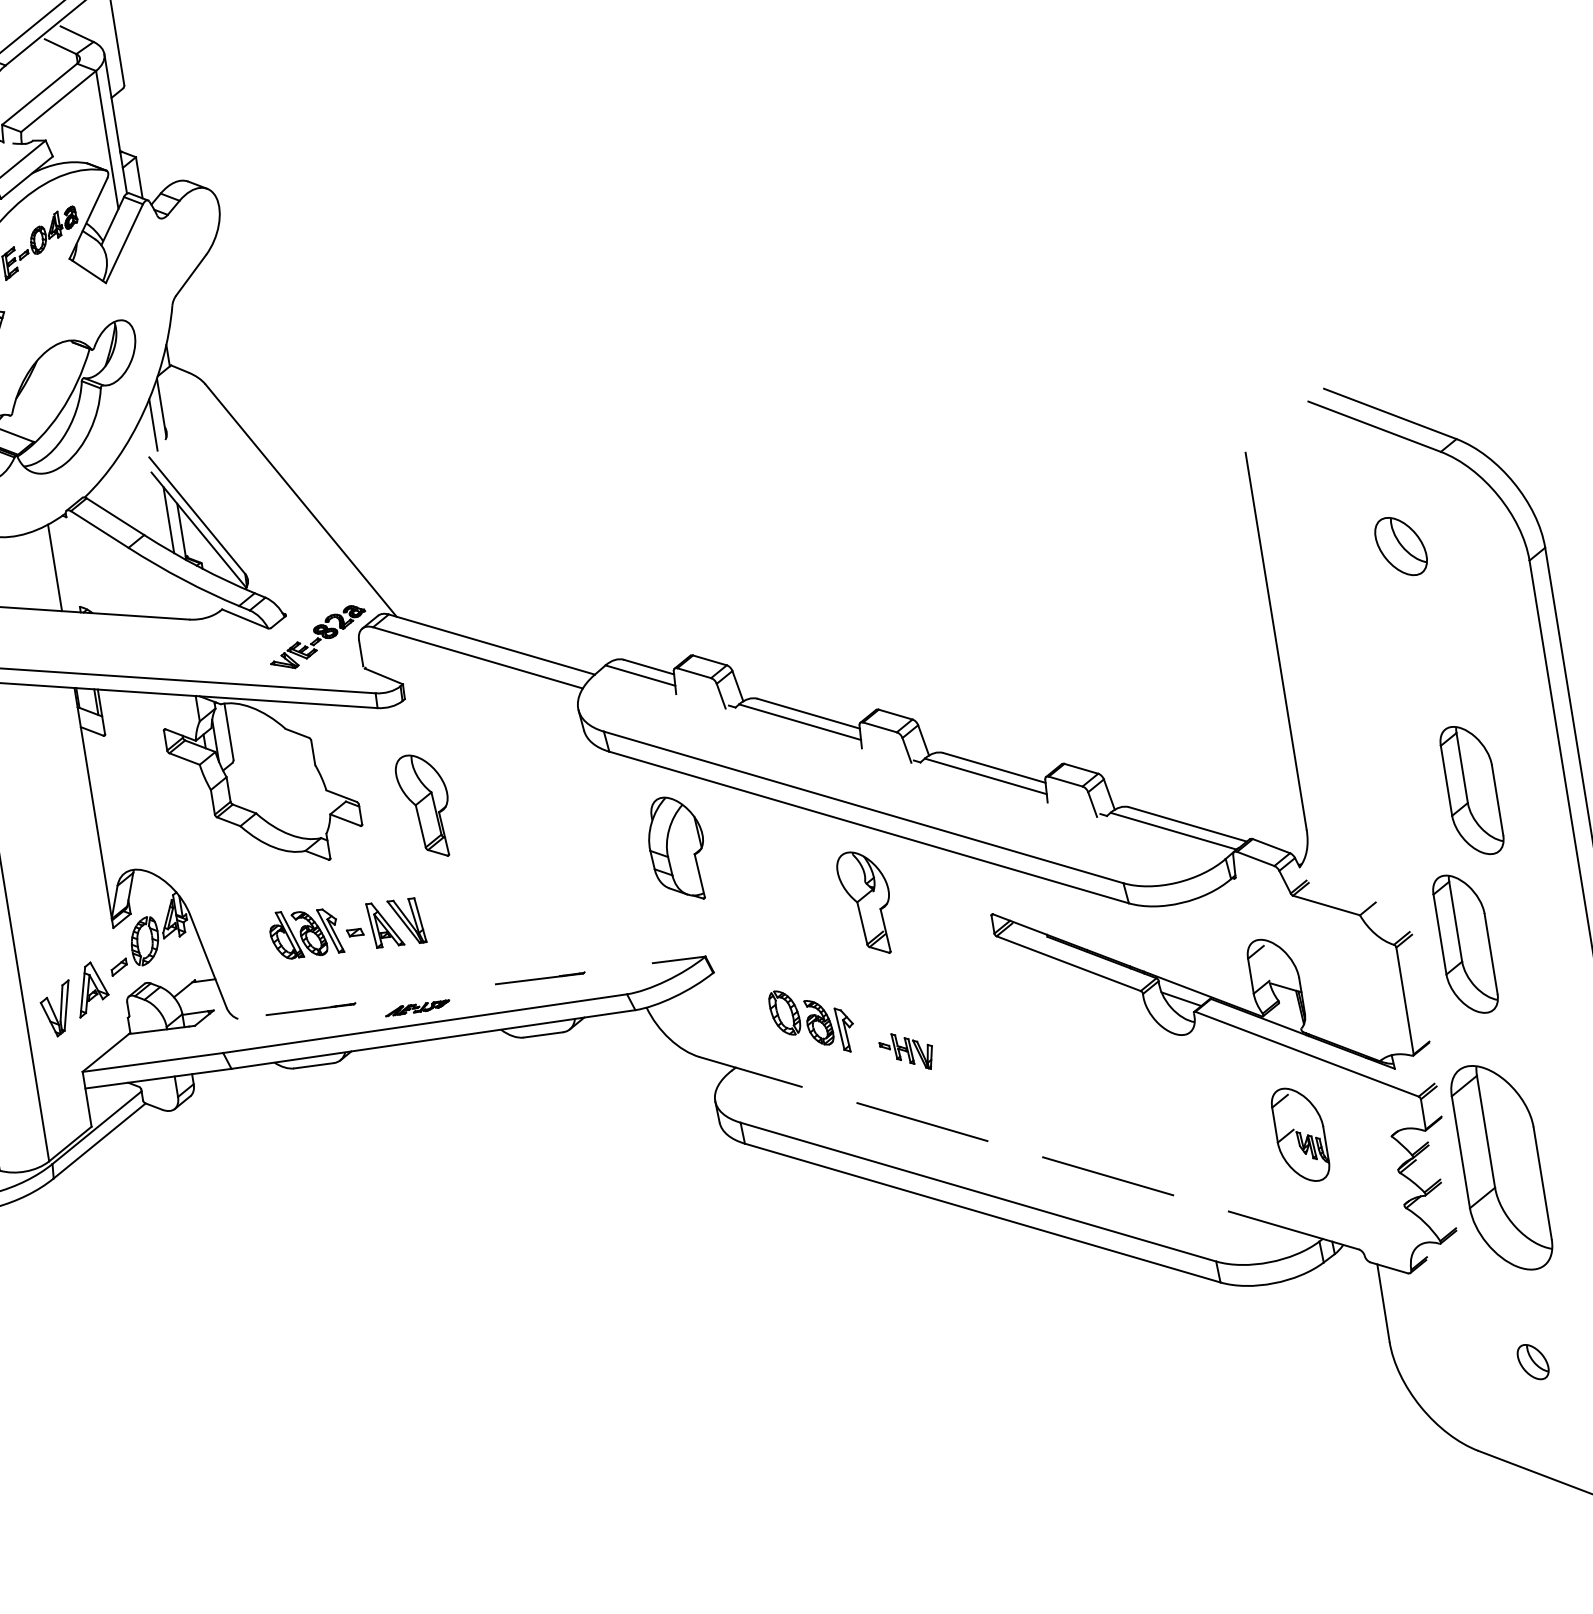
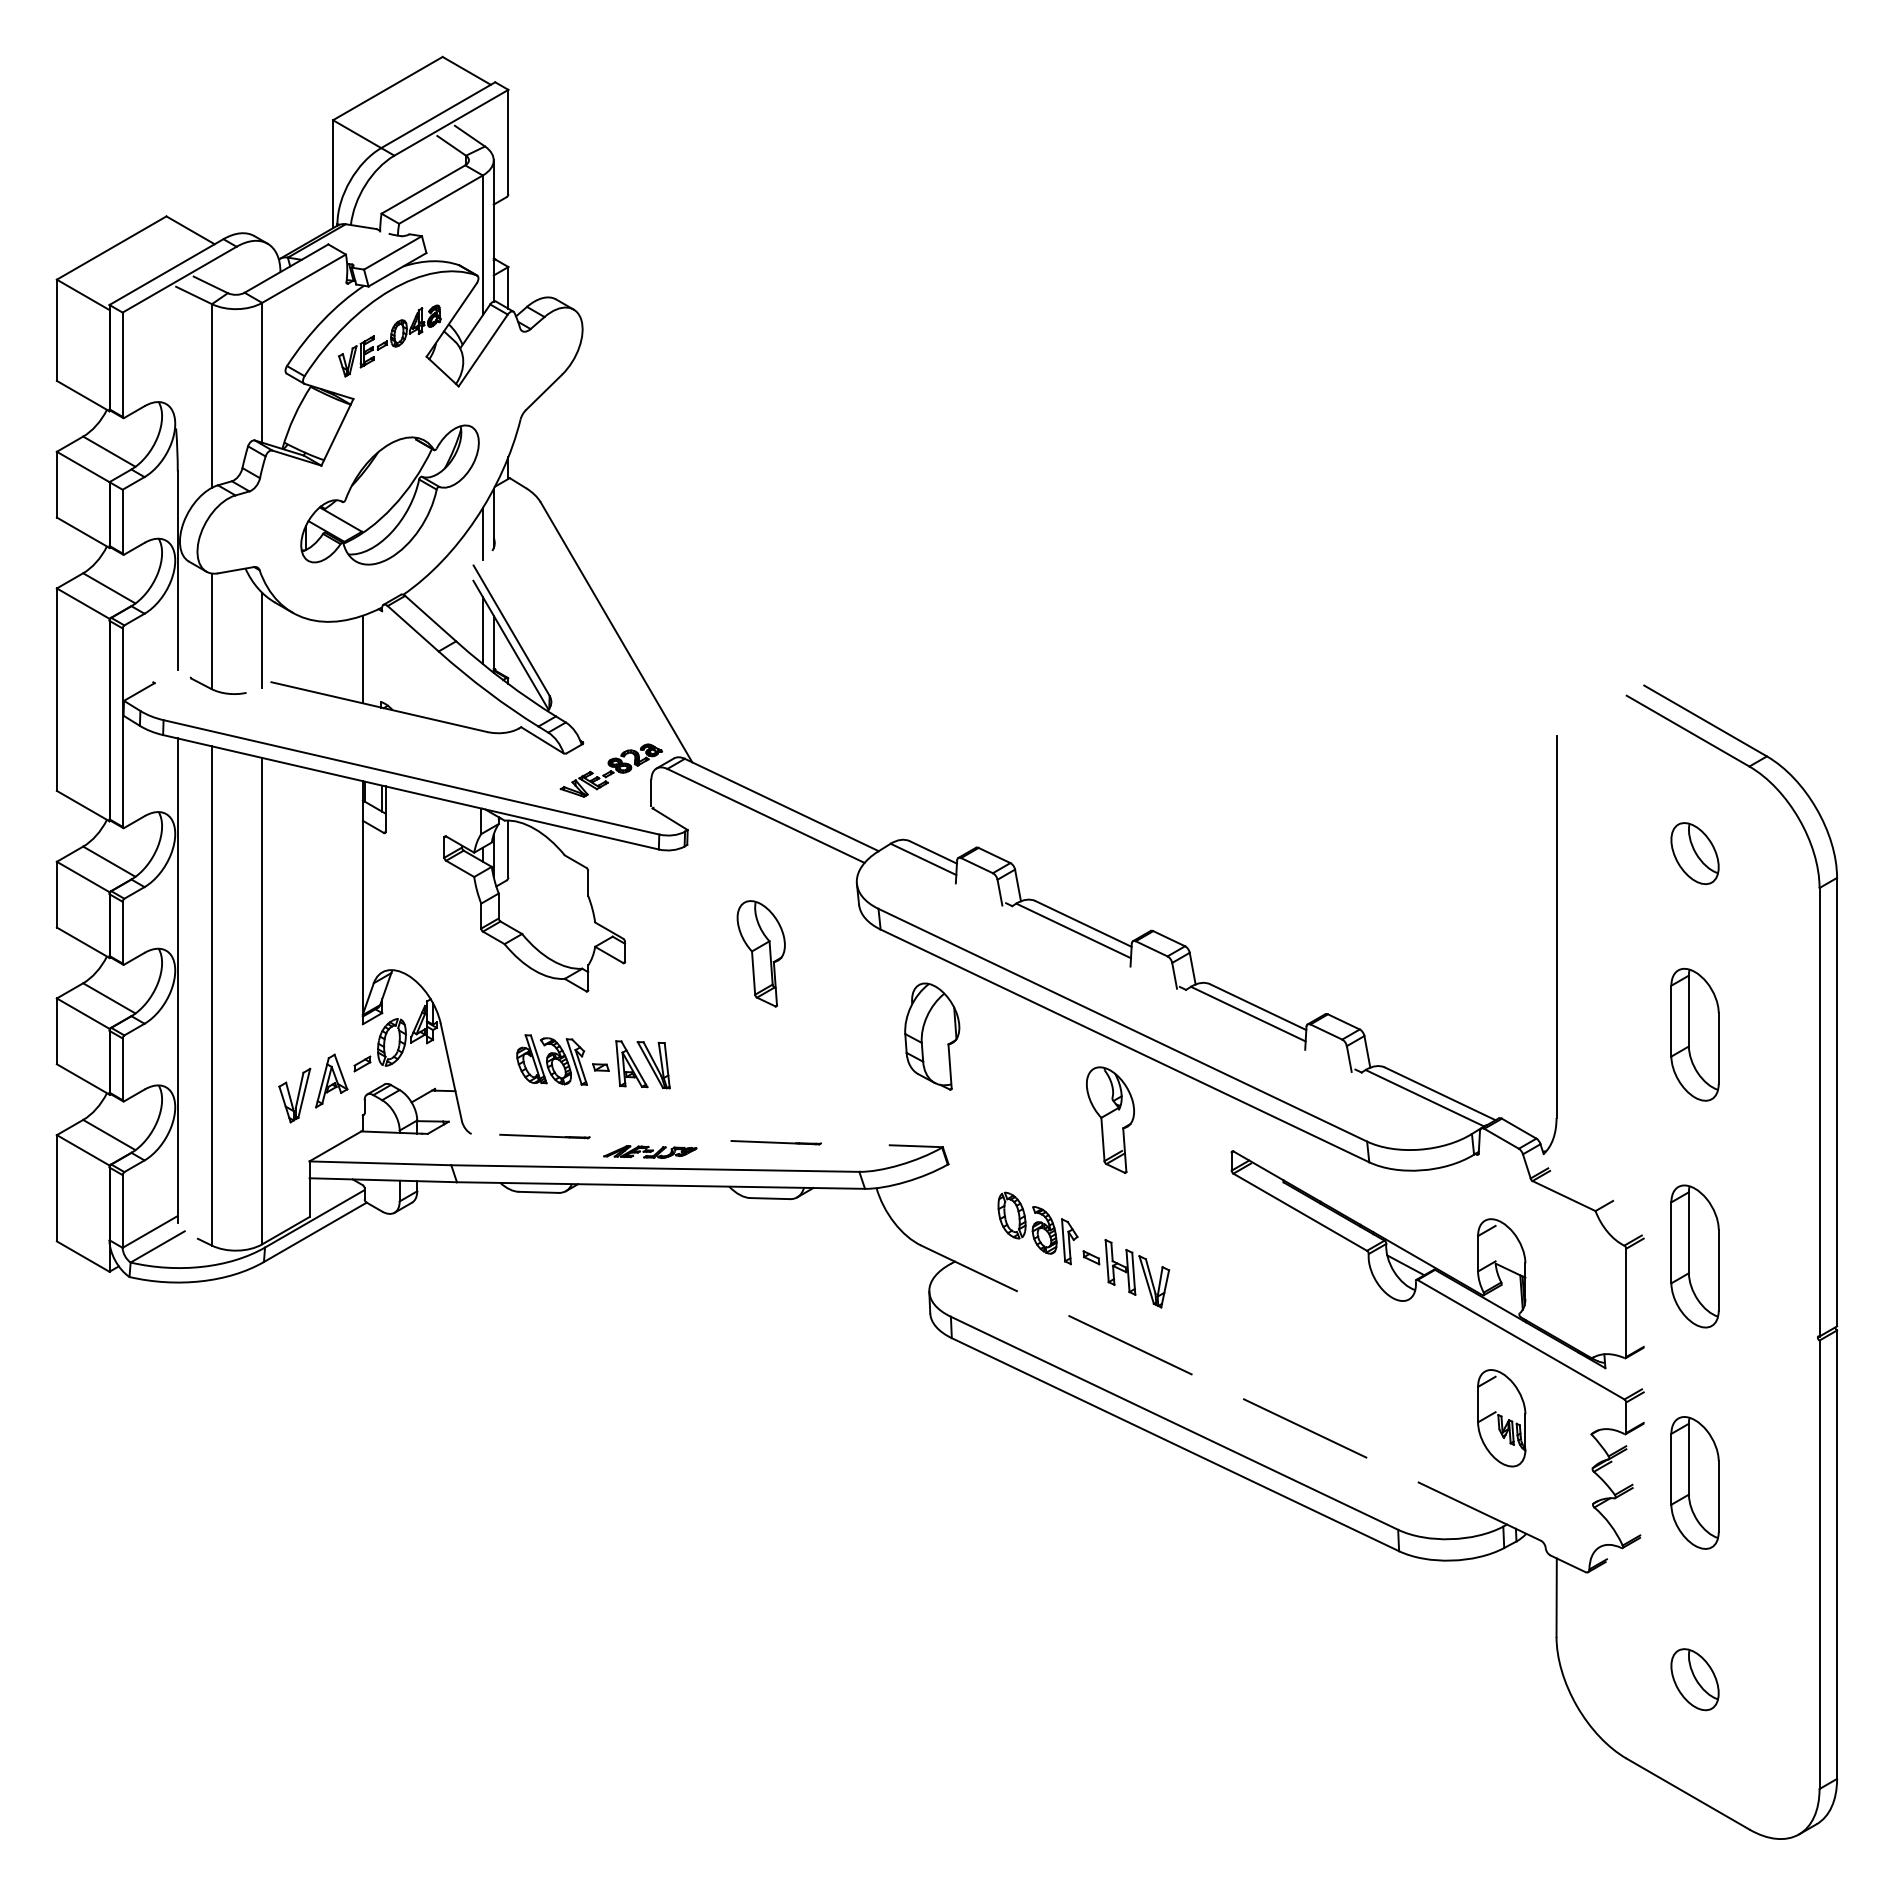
part: (1471, 790) -> (1694, 1034), moved
part: (424, 805) -> (760, 953), moved
part: (417, 1007) -> (650, 1151), size x1.43
part: (907, 1051) -> (1126, 1273), size x1.67
part: (1501, 1167) -> (1694, 1482), size x0.62
part: (1532, 1361) -> (1694, 1679), size x1.67

